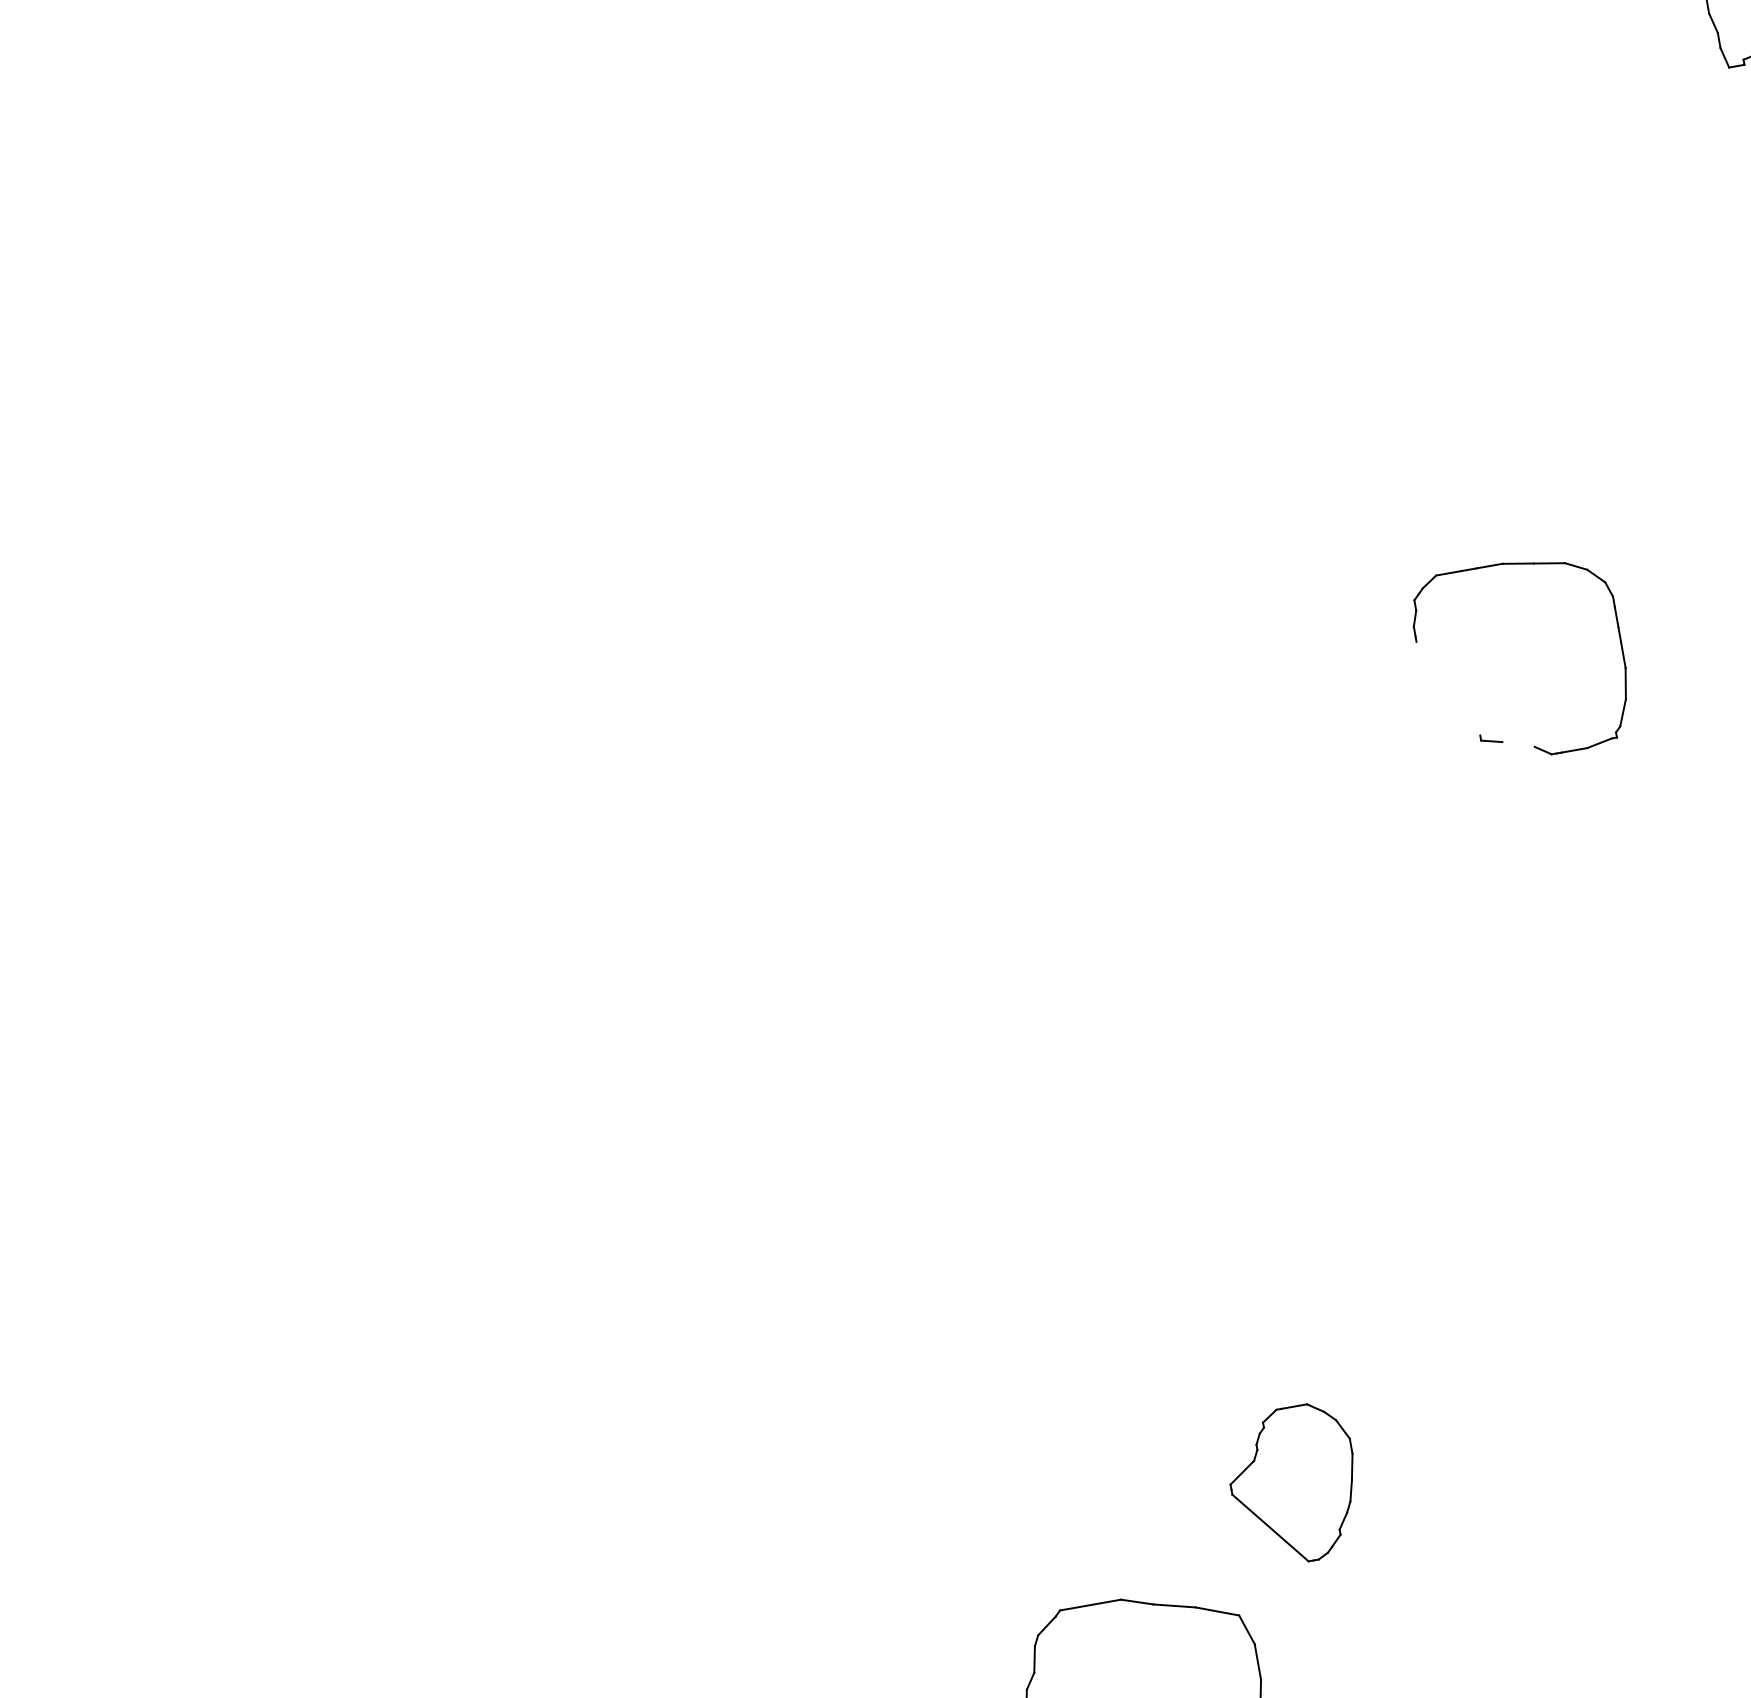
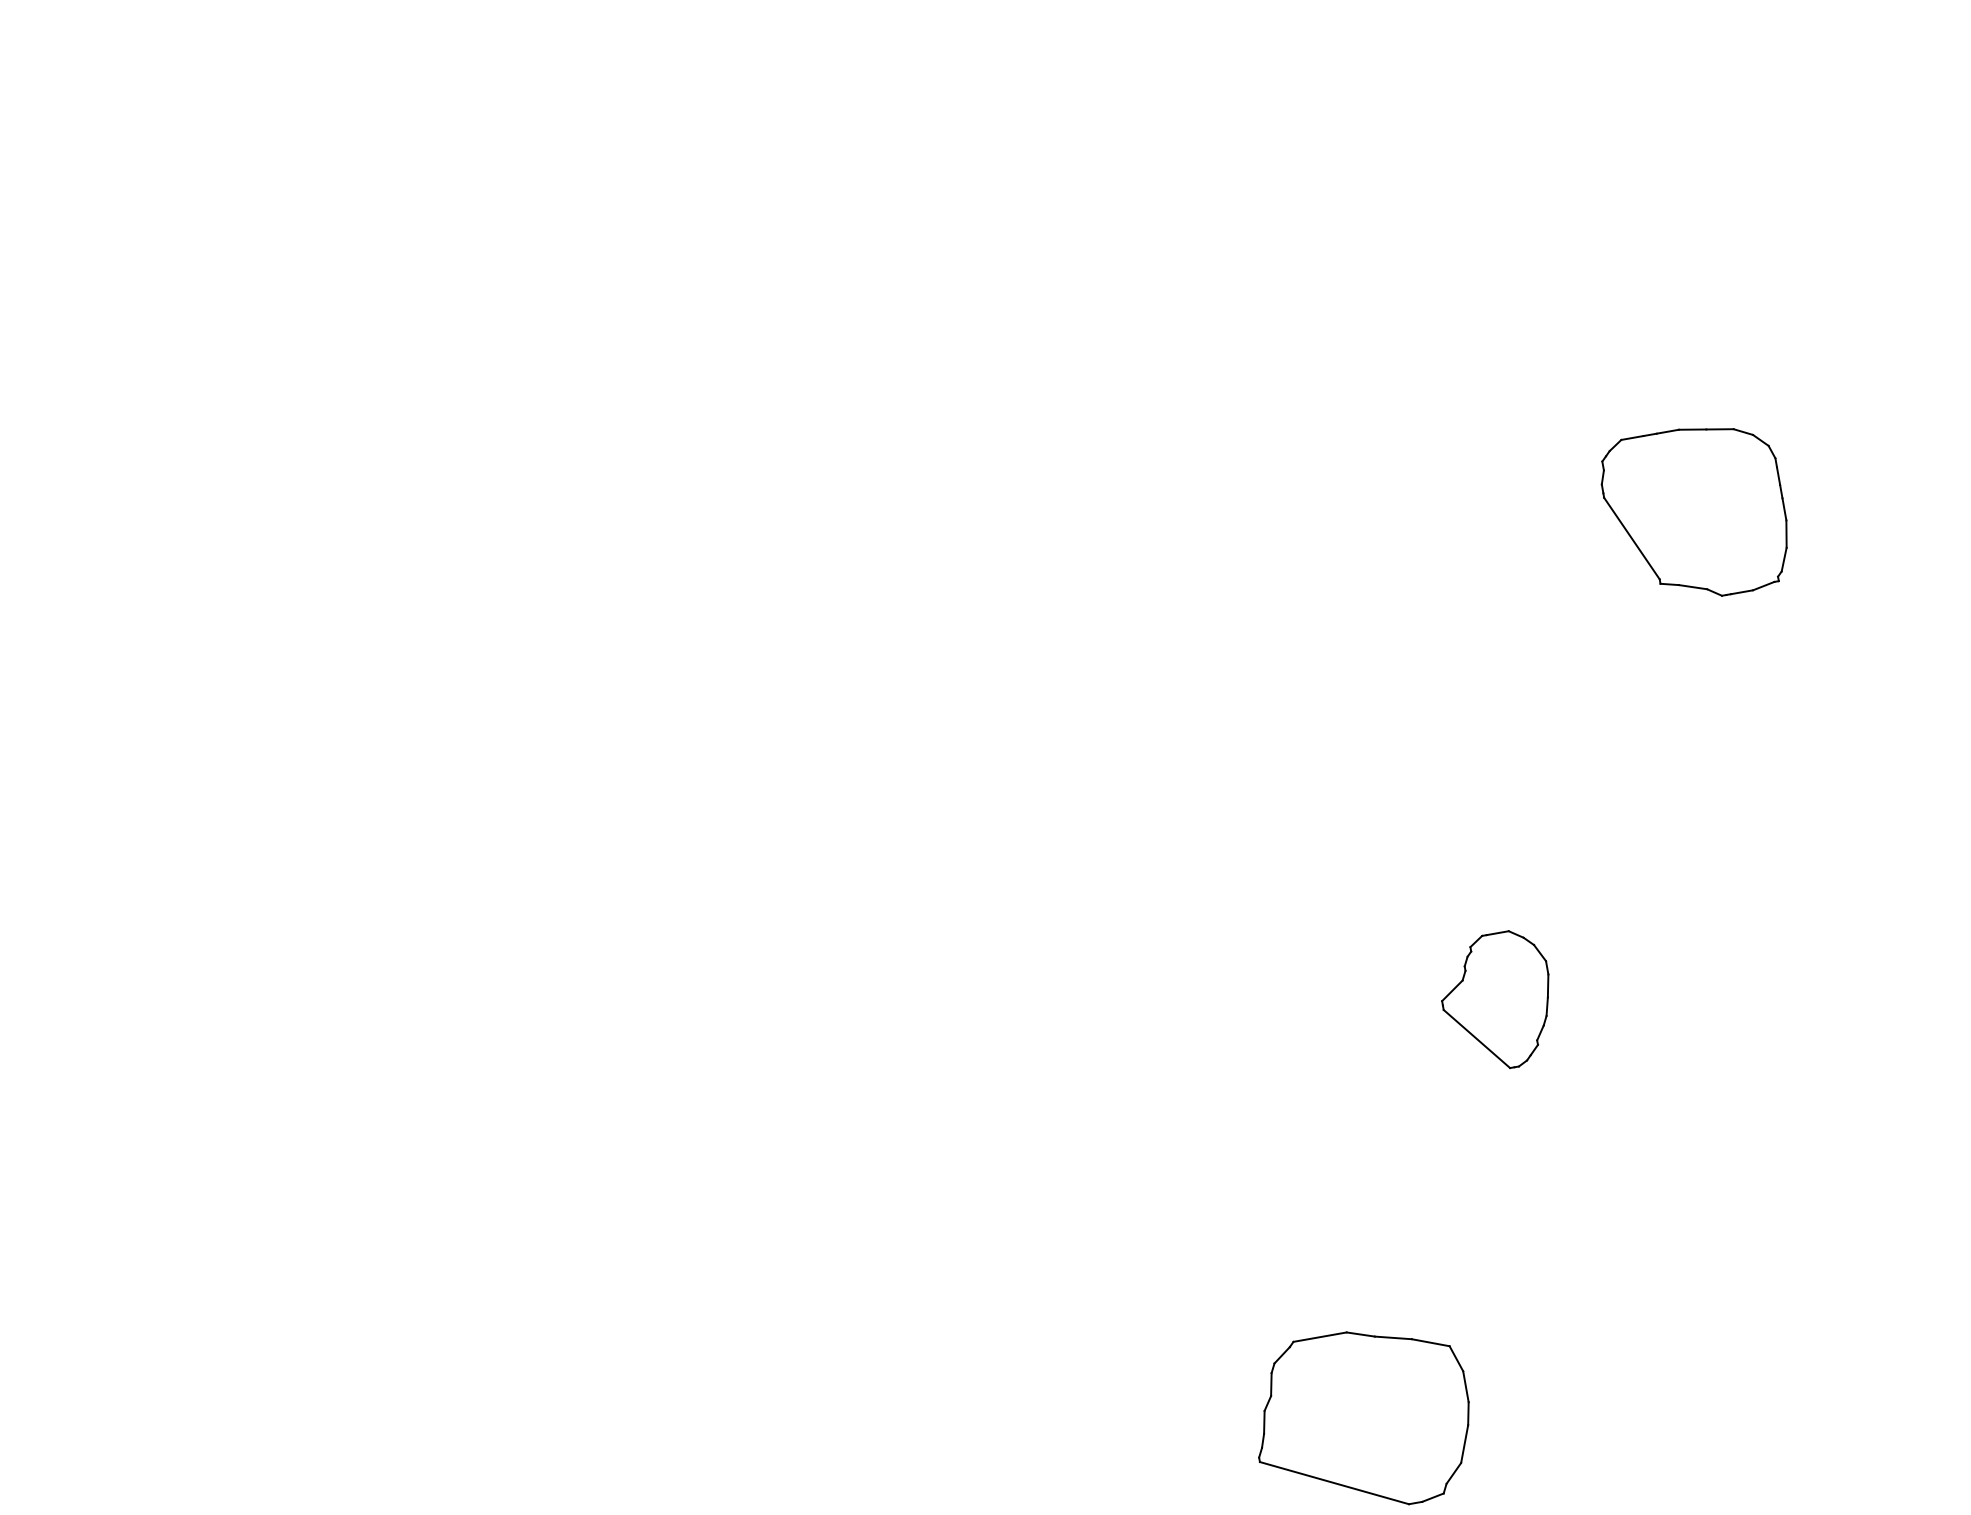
line: (1447, 688) -> (1631, 538), added
line: (1519, 744) -> (1693, 587), added
part: (1291, 1482) -> (1495, 999), moved

